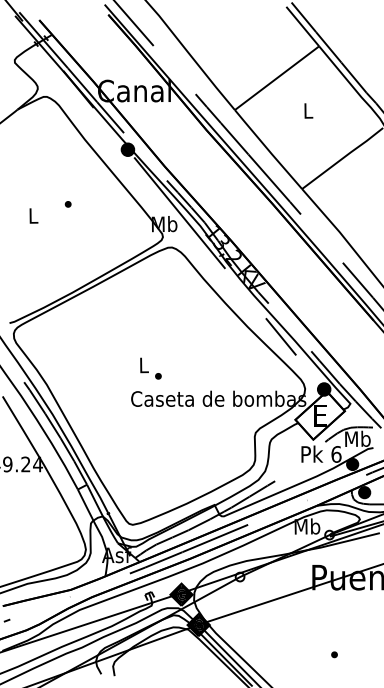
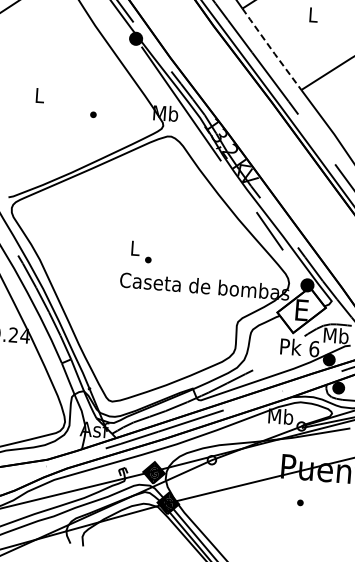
line: (268, 149) -> (271, 49), solid -> dashed
part: (67, 204) -> (92, 114), moved
part: (334, 654) -> (300, 502), moved

